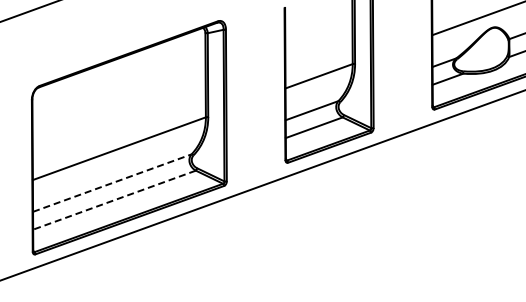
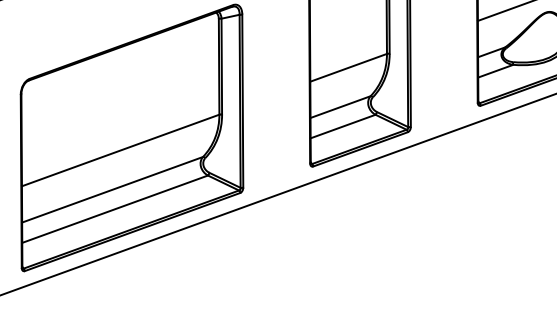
line: (112, 182) -> (112, 189), dashed -> solid
line: (114, 200) -> (115, 209), dashed -> solid

